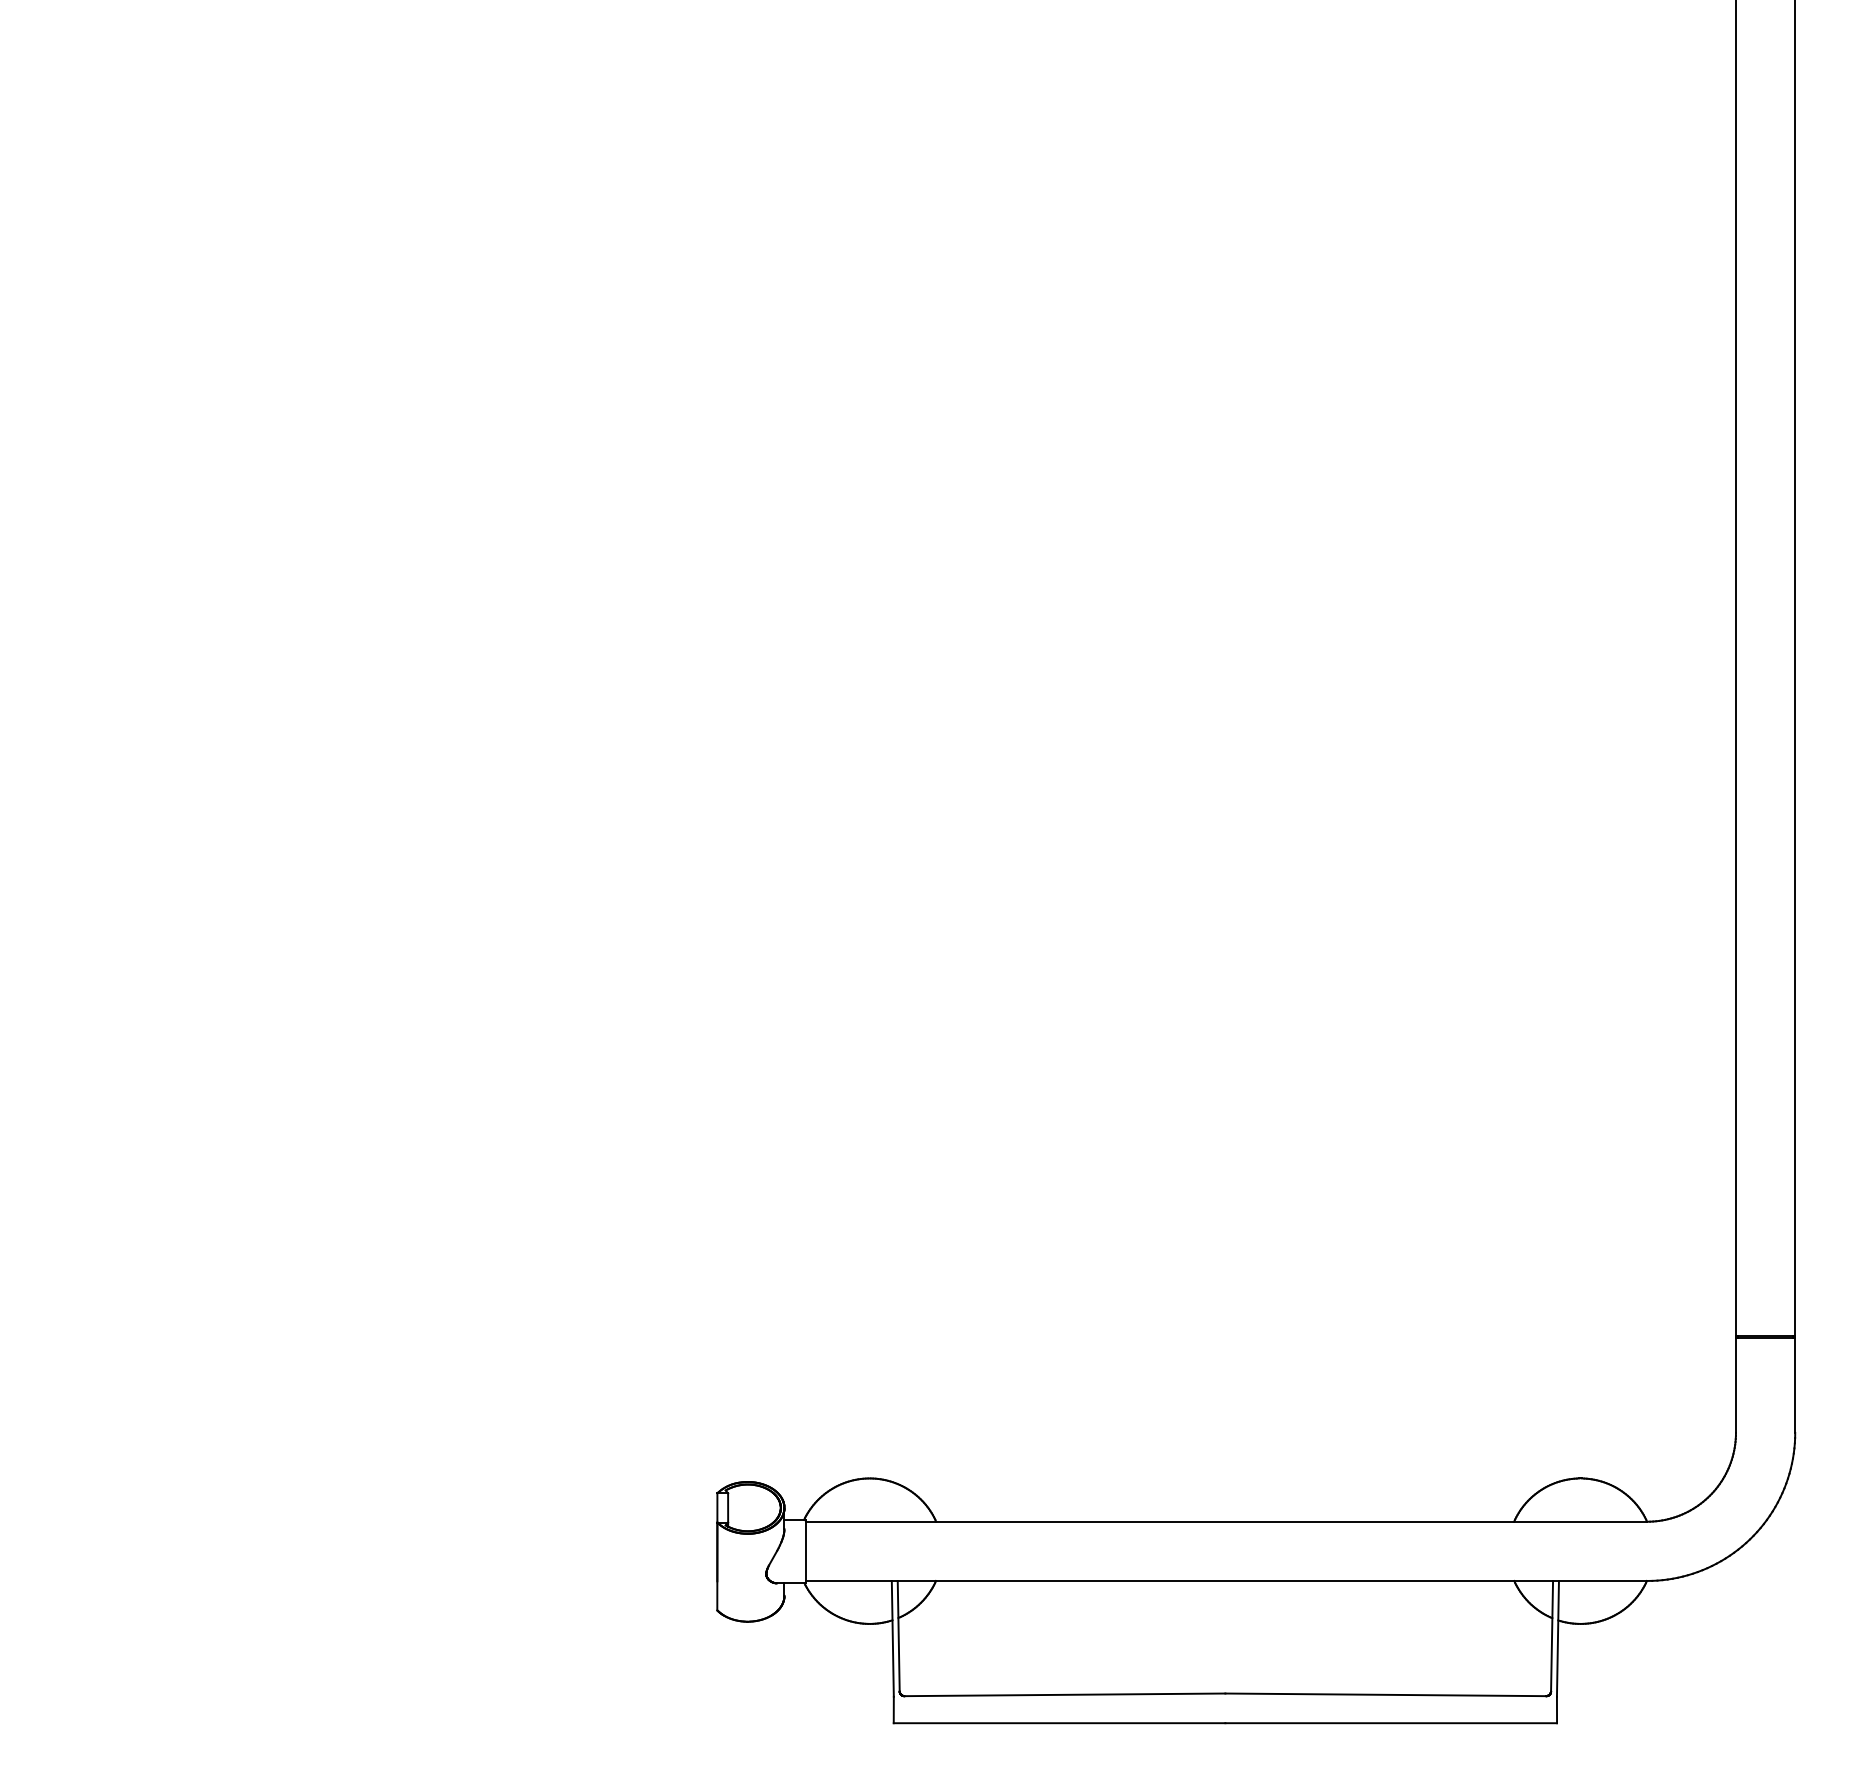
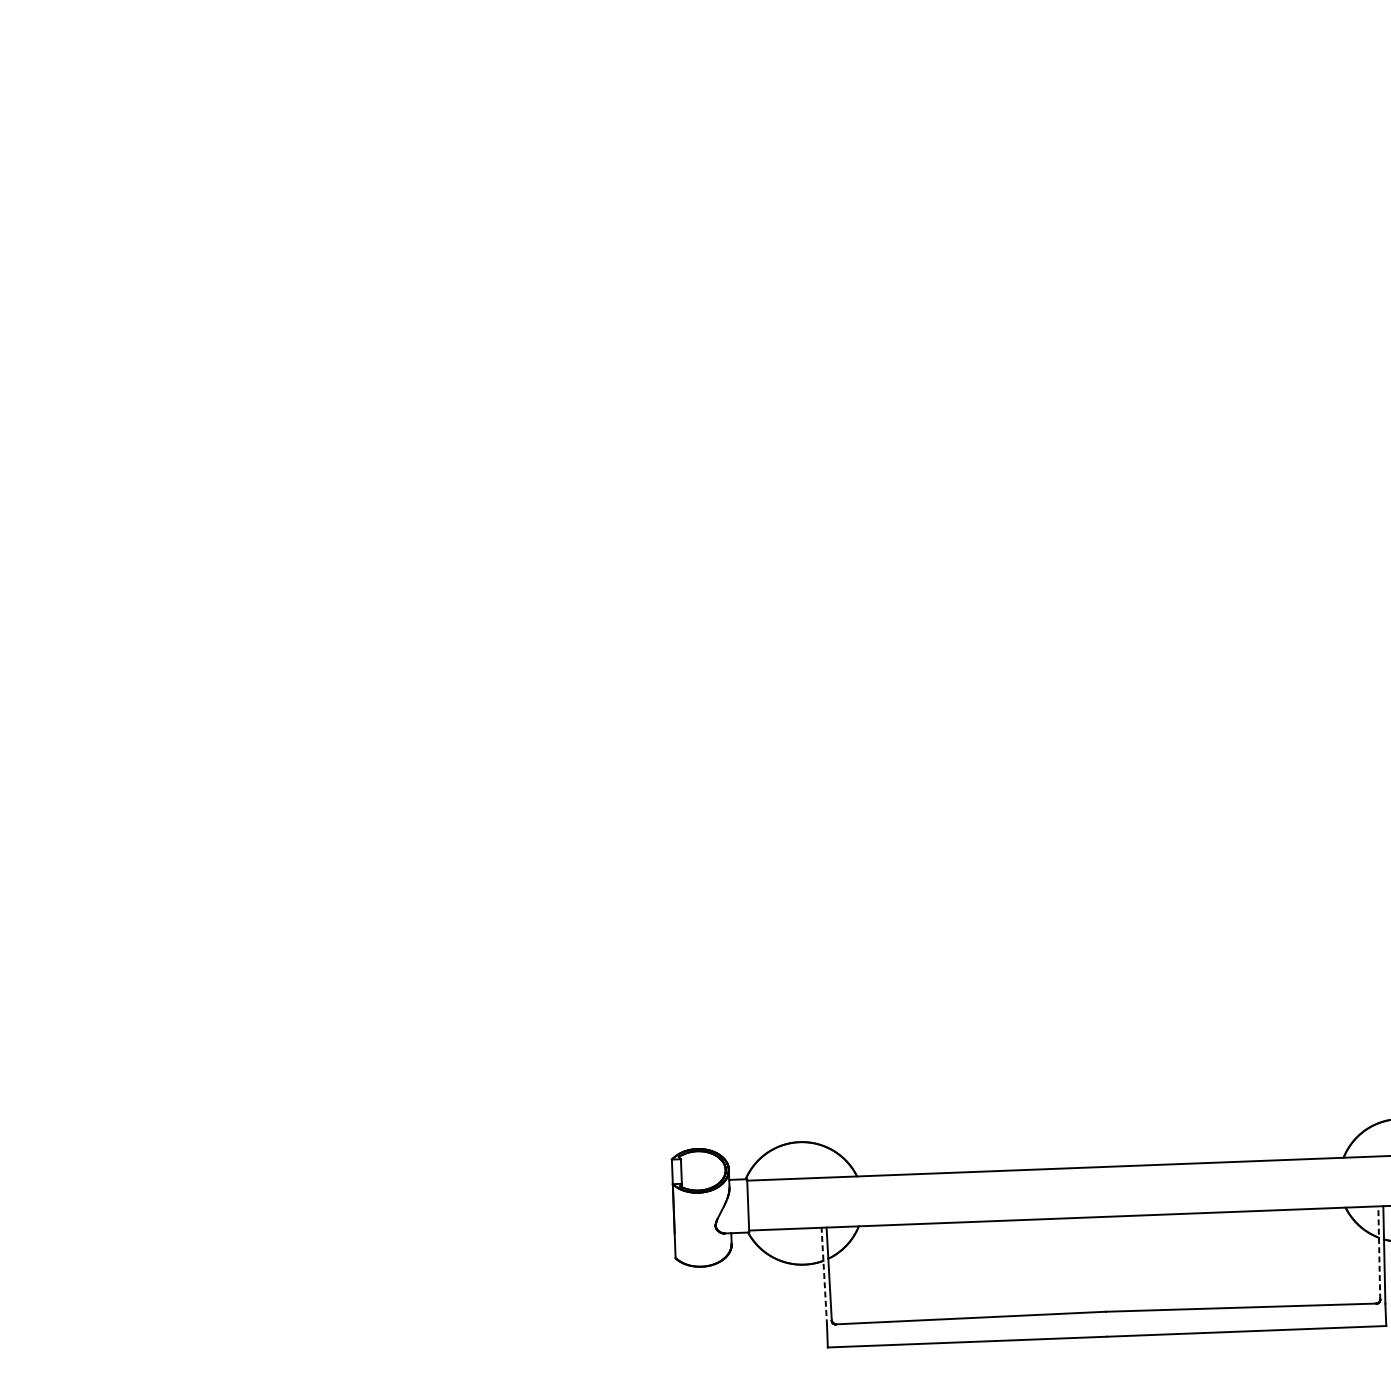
line: (1552, 1635) -> (1379, 1252), solid -> dashed
line: (892, 1638) -> (824, 1276), solid -> dashed

